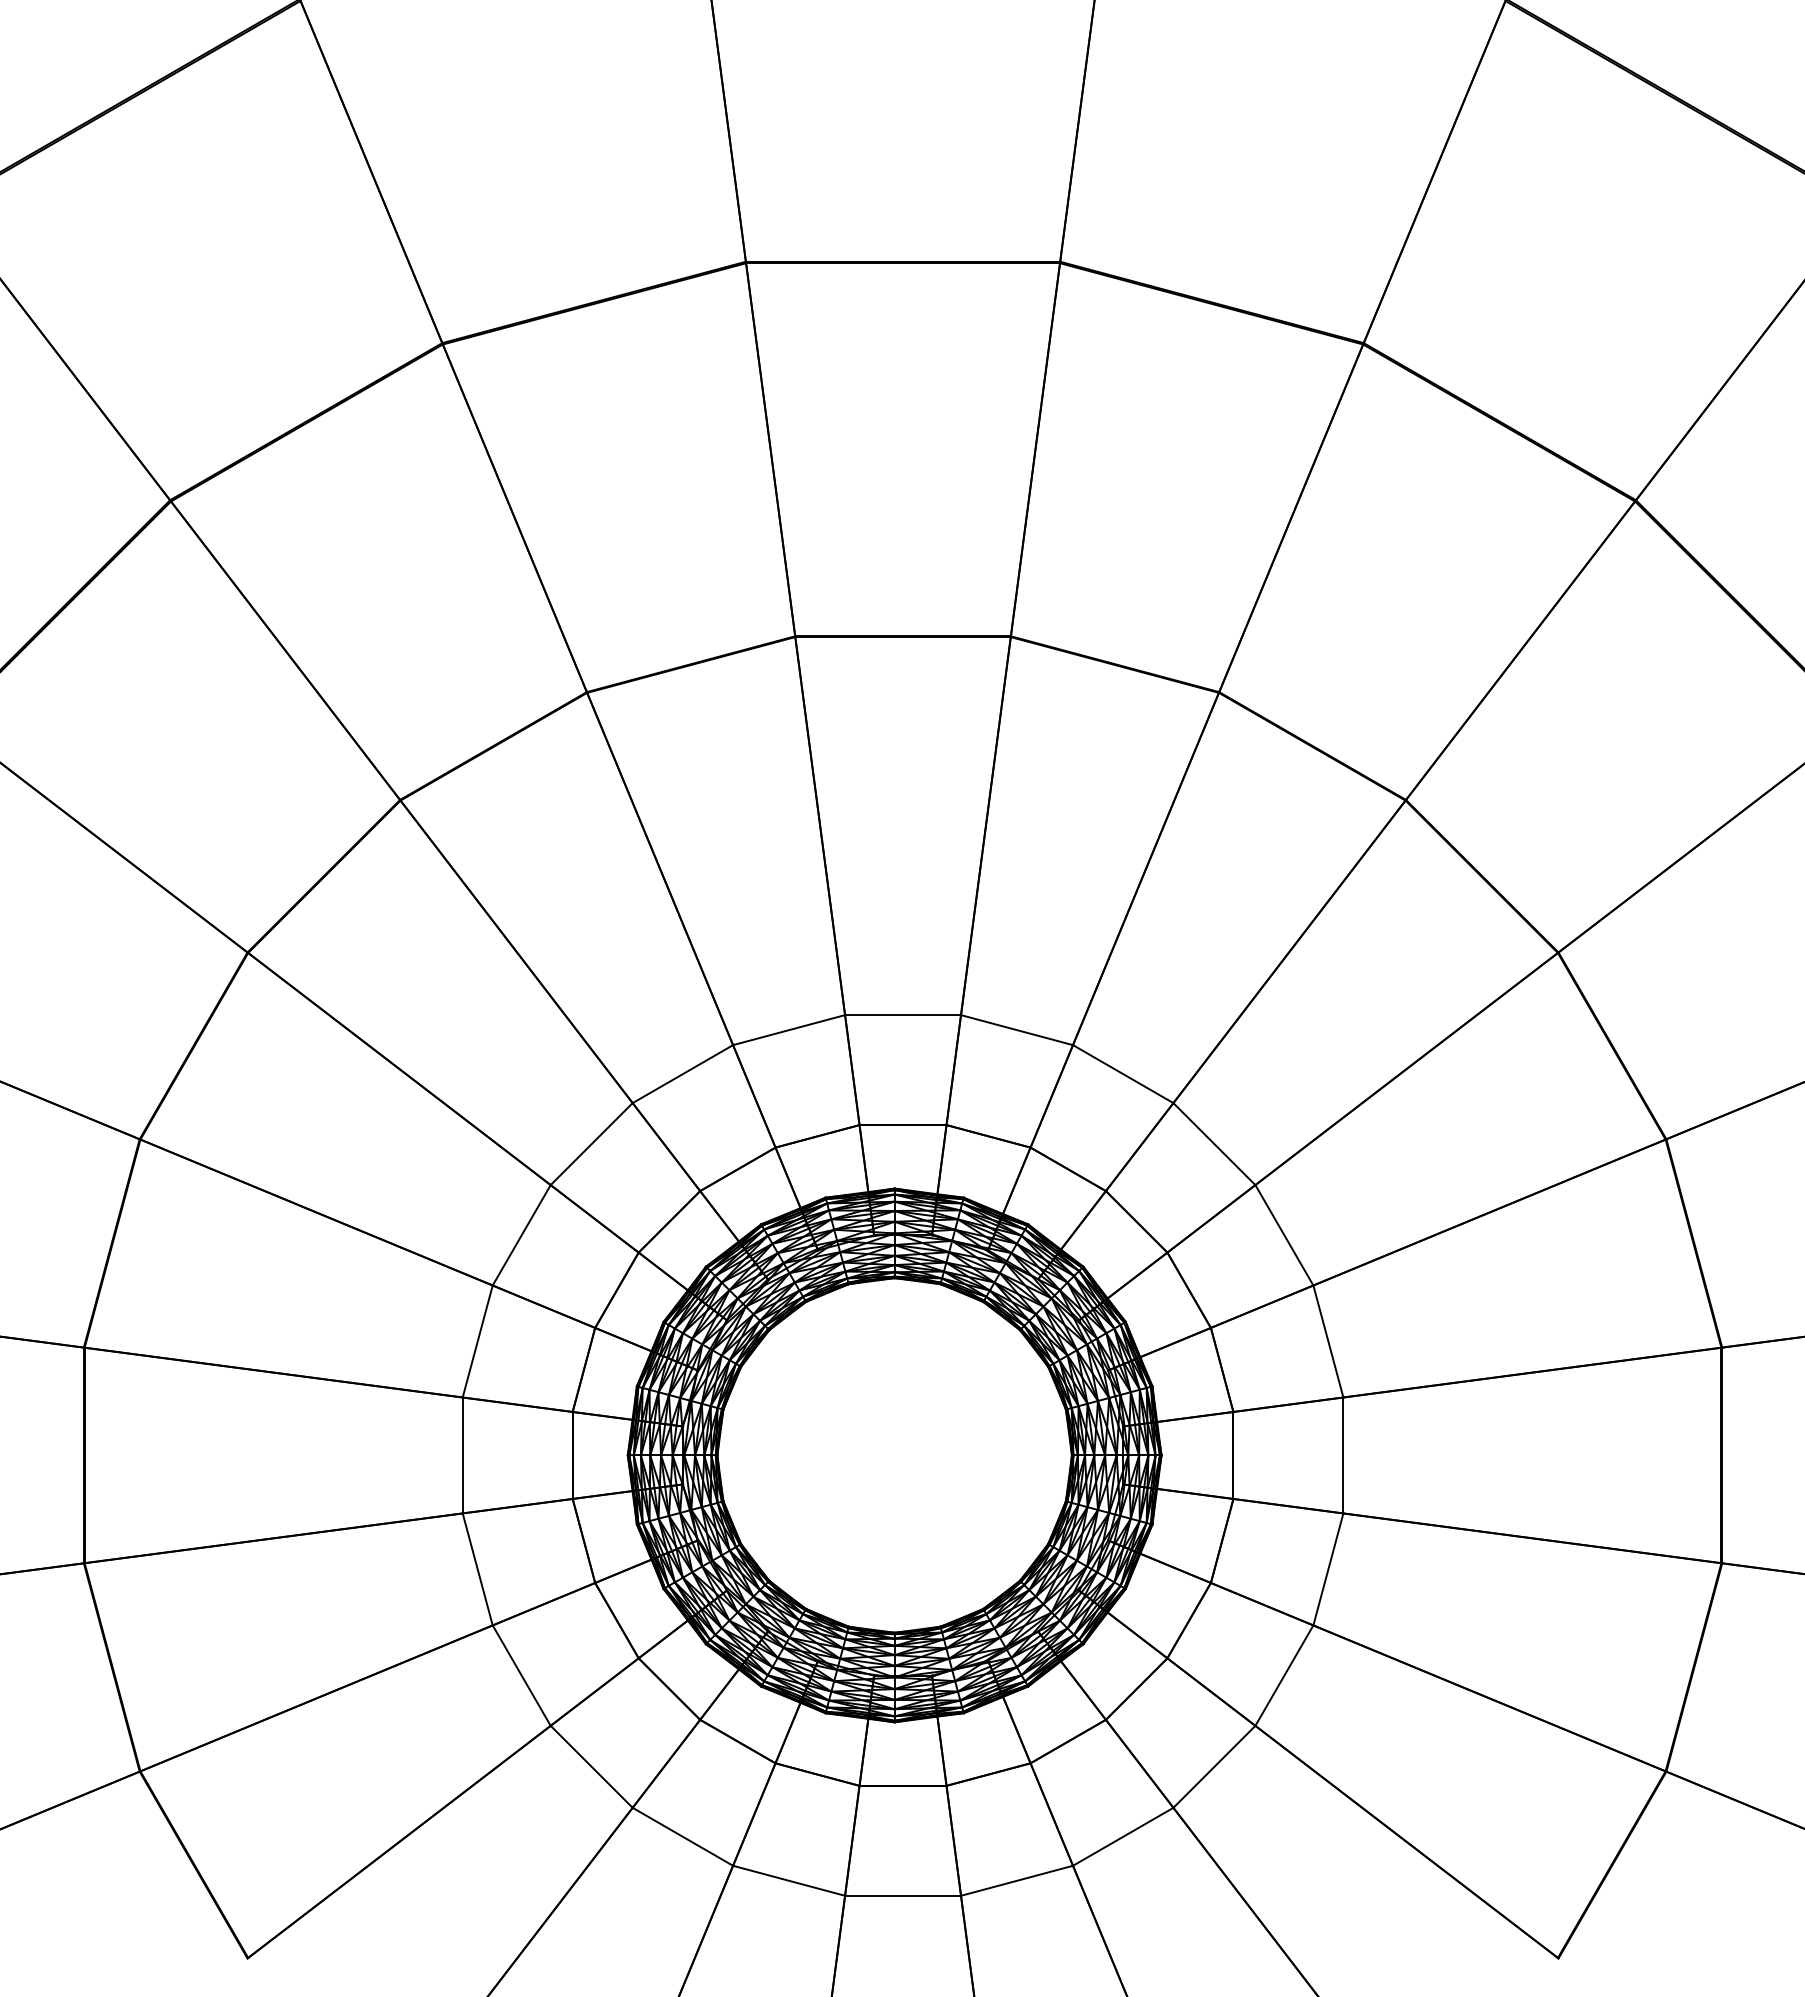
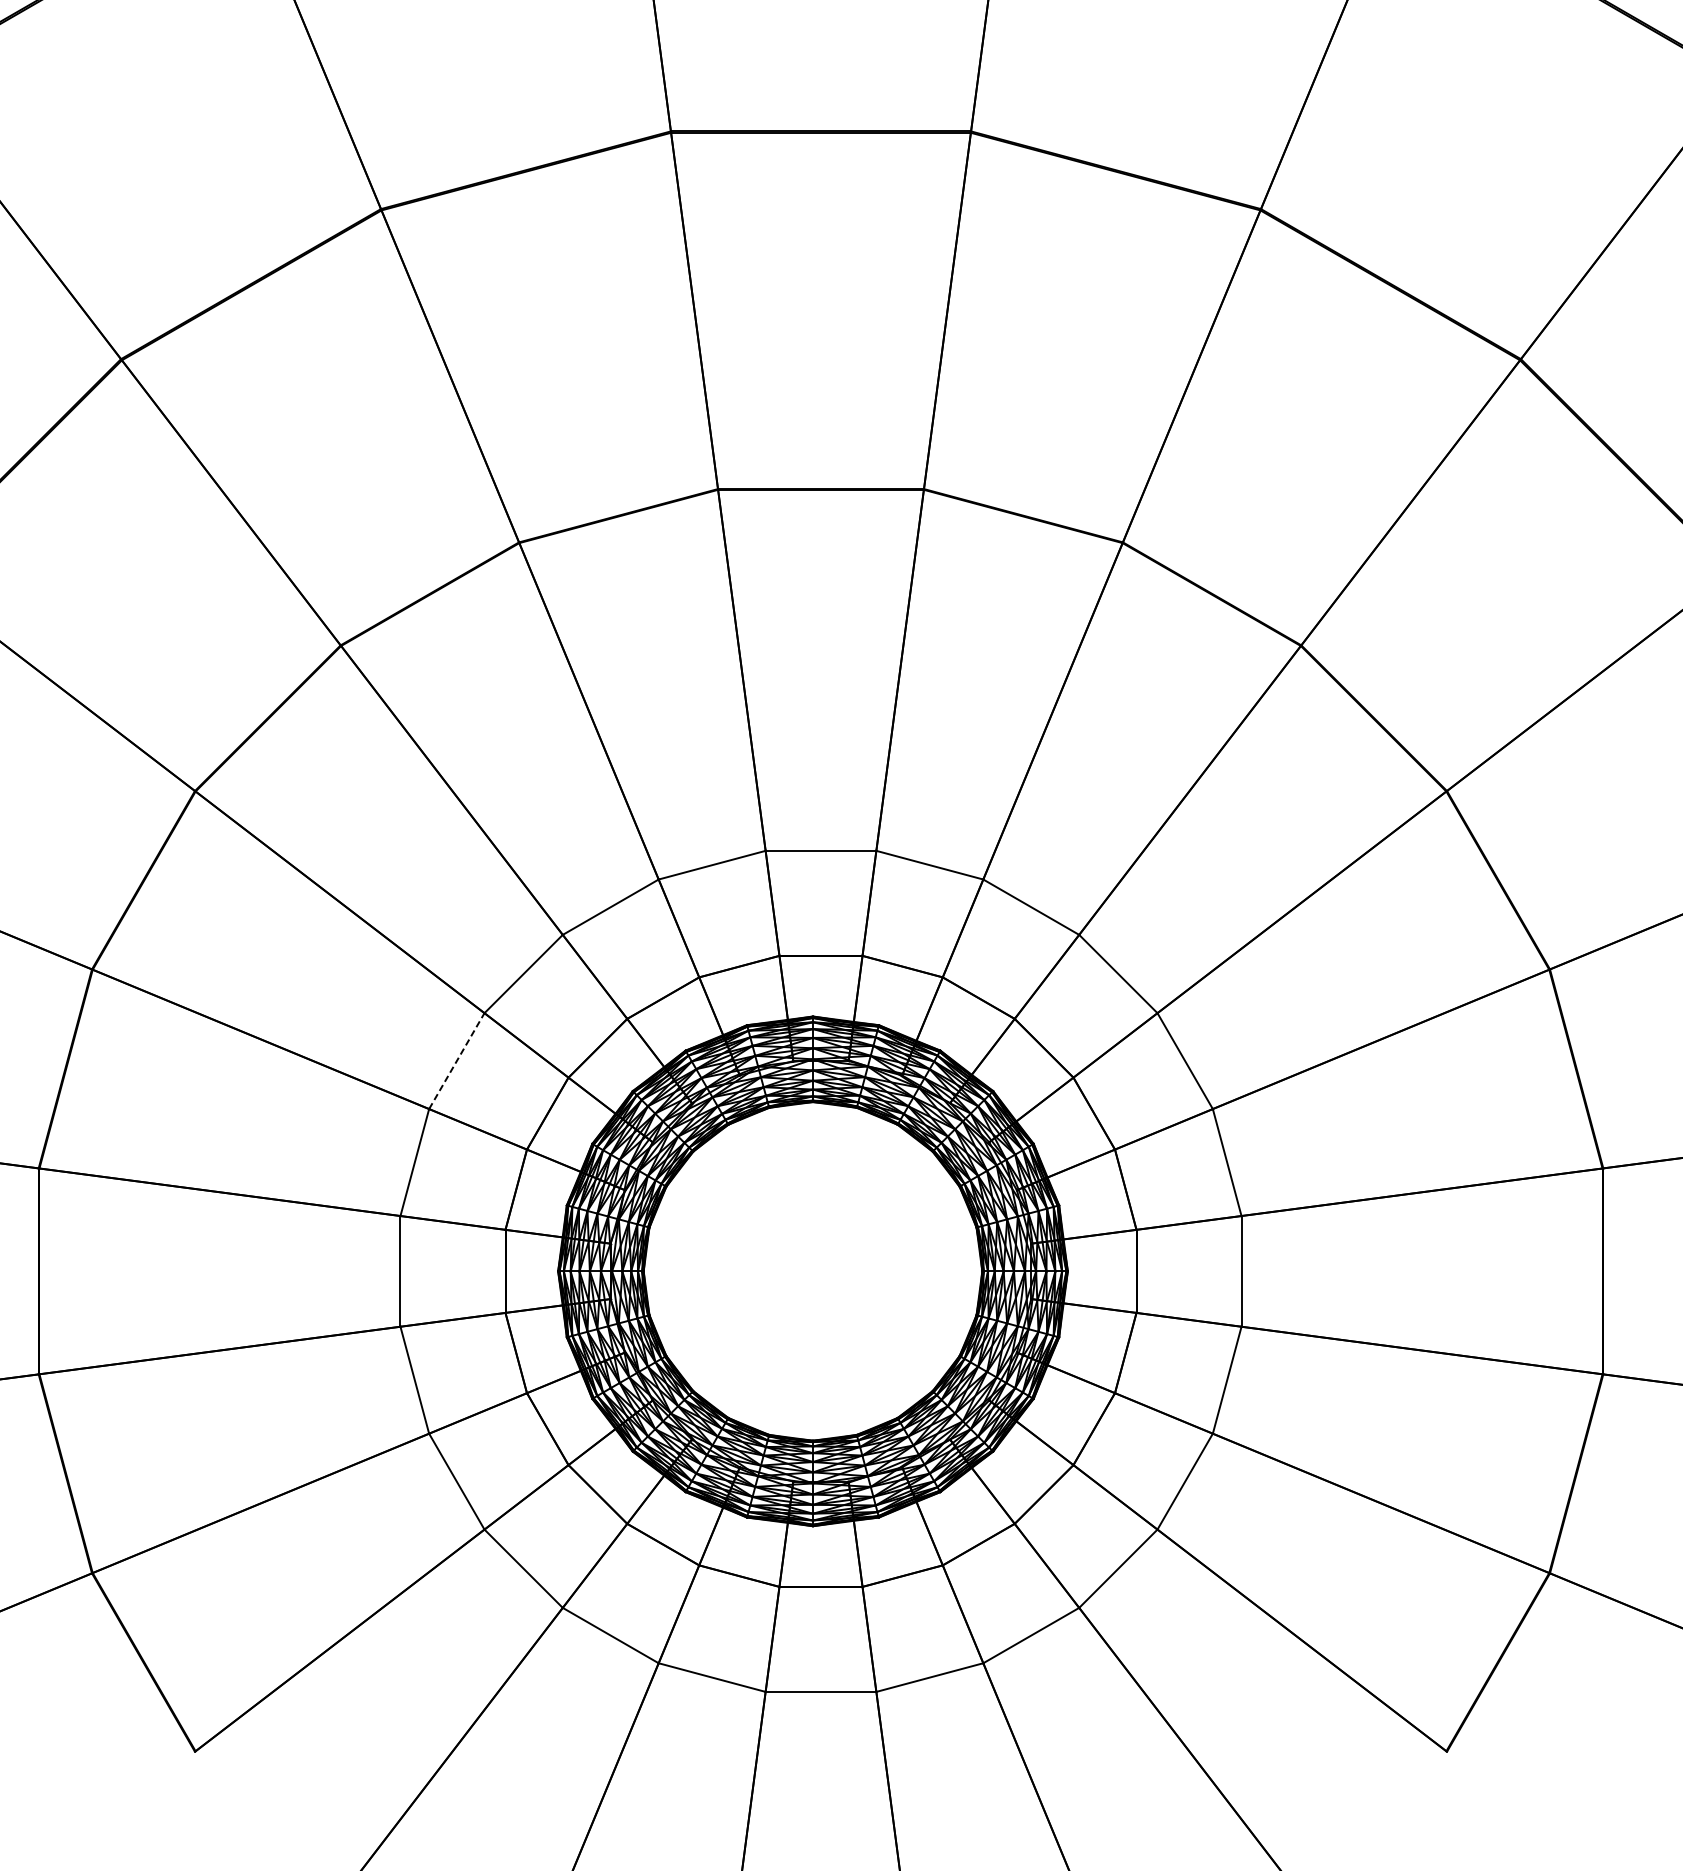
line: (521, 1235) -> (456, 1061), solid -> dashed

